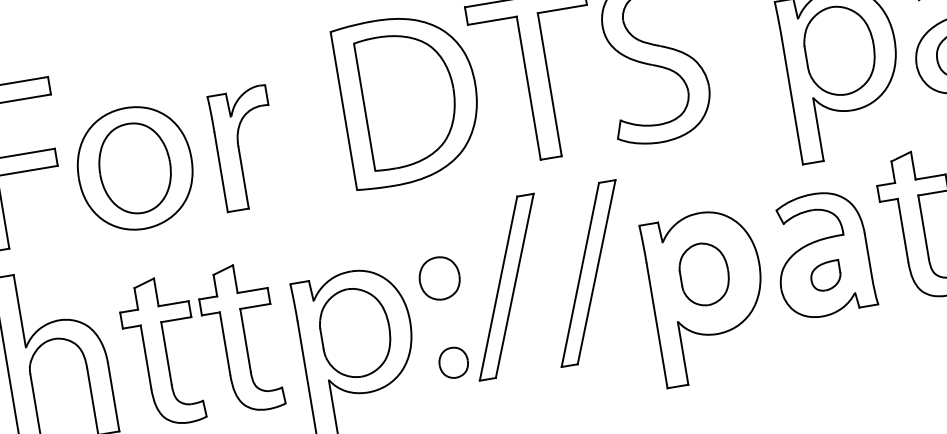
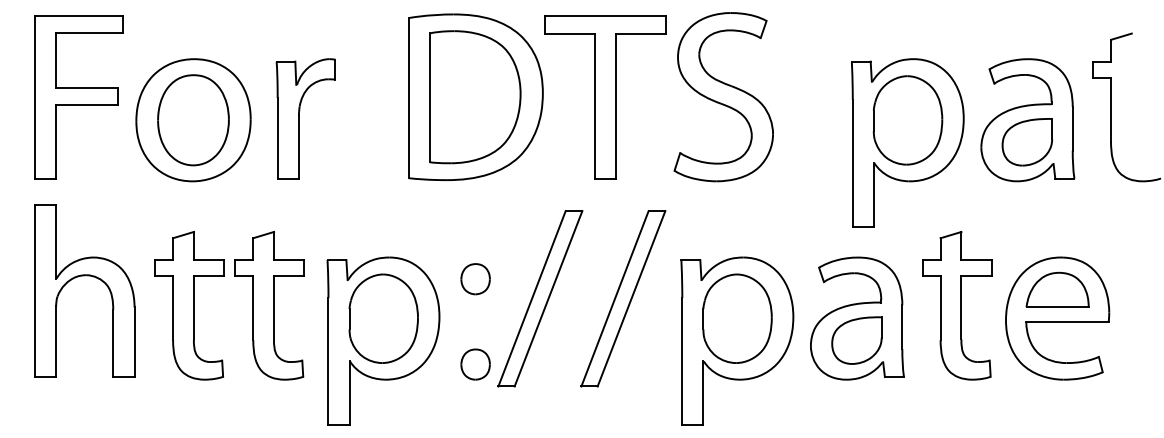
part: (704, 274) -> (737, 318), size x1.43
part: (825, 276) -> (856, 340), size x1.67
part: (439, 278) -> (475, 279), size x0.71

